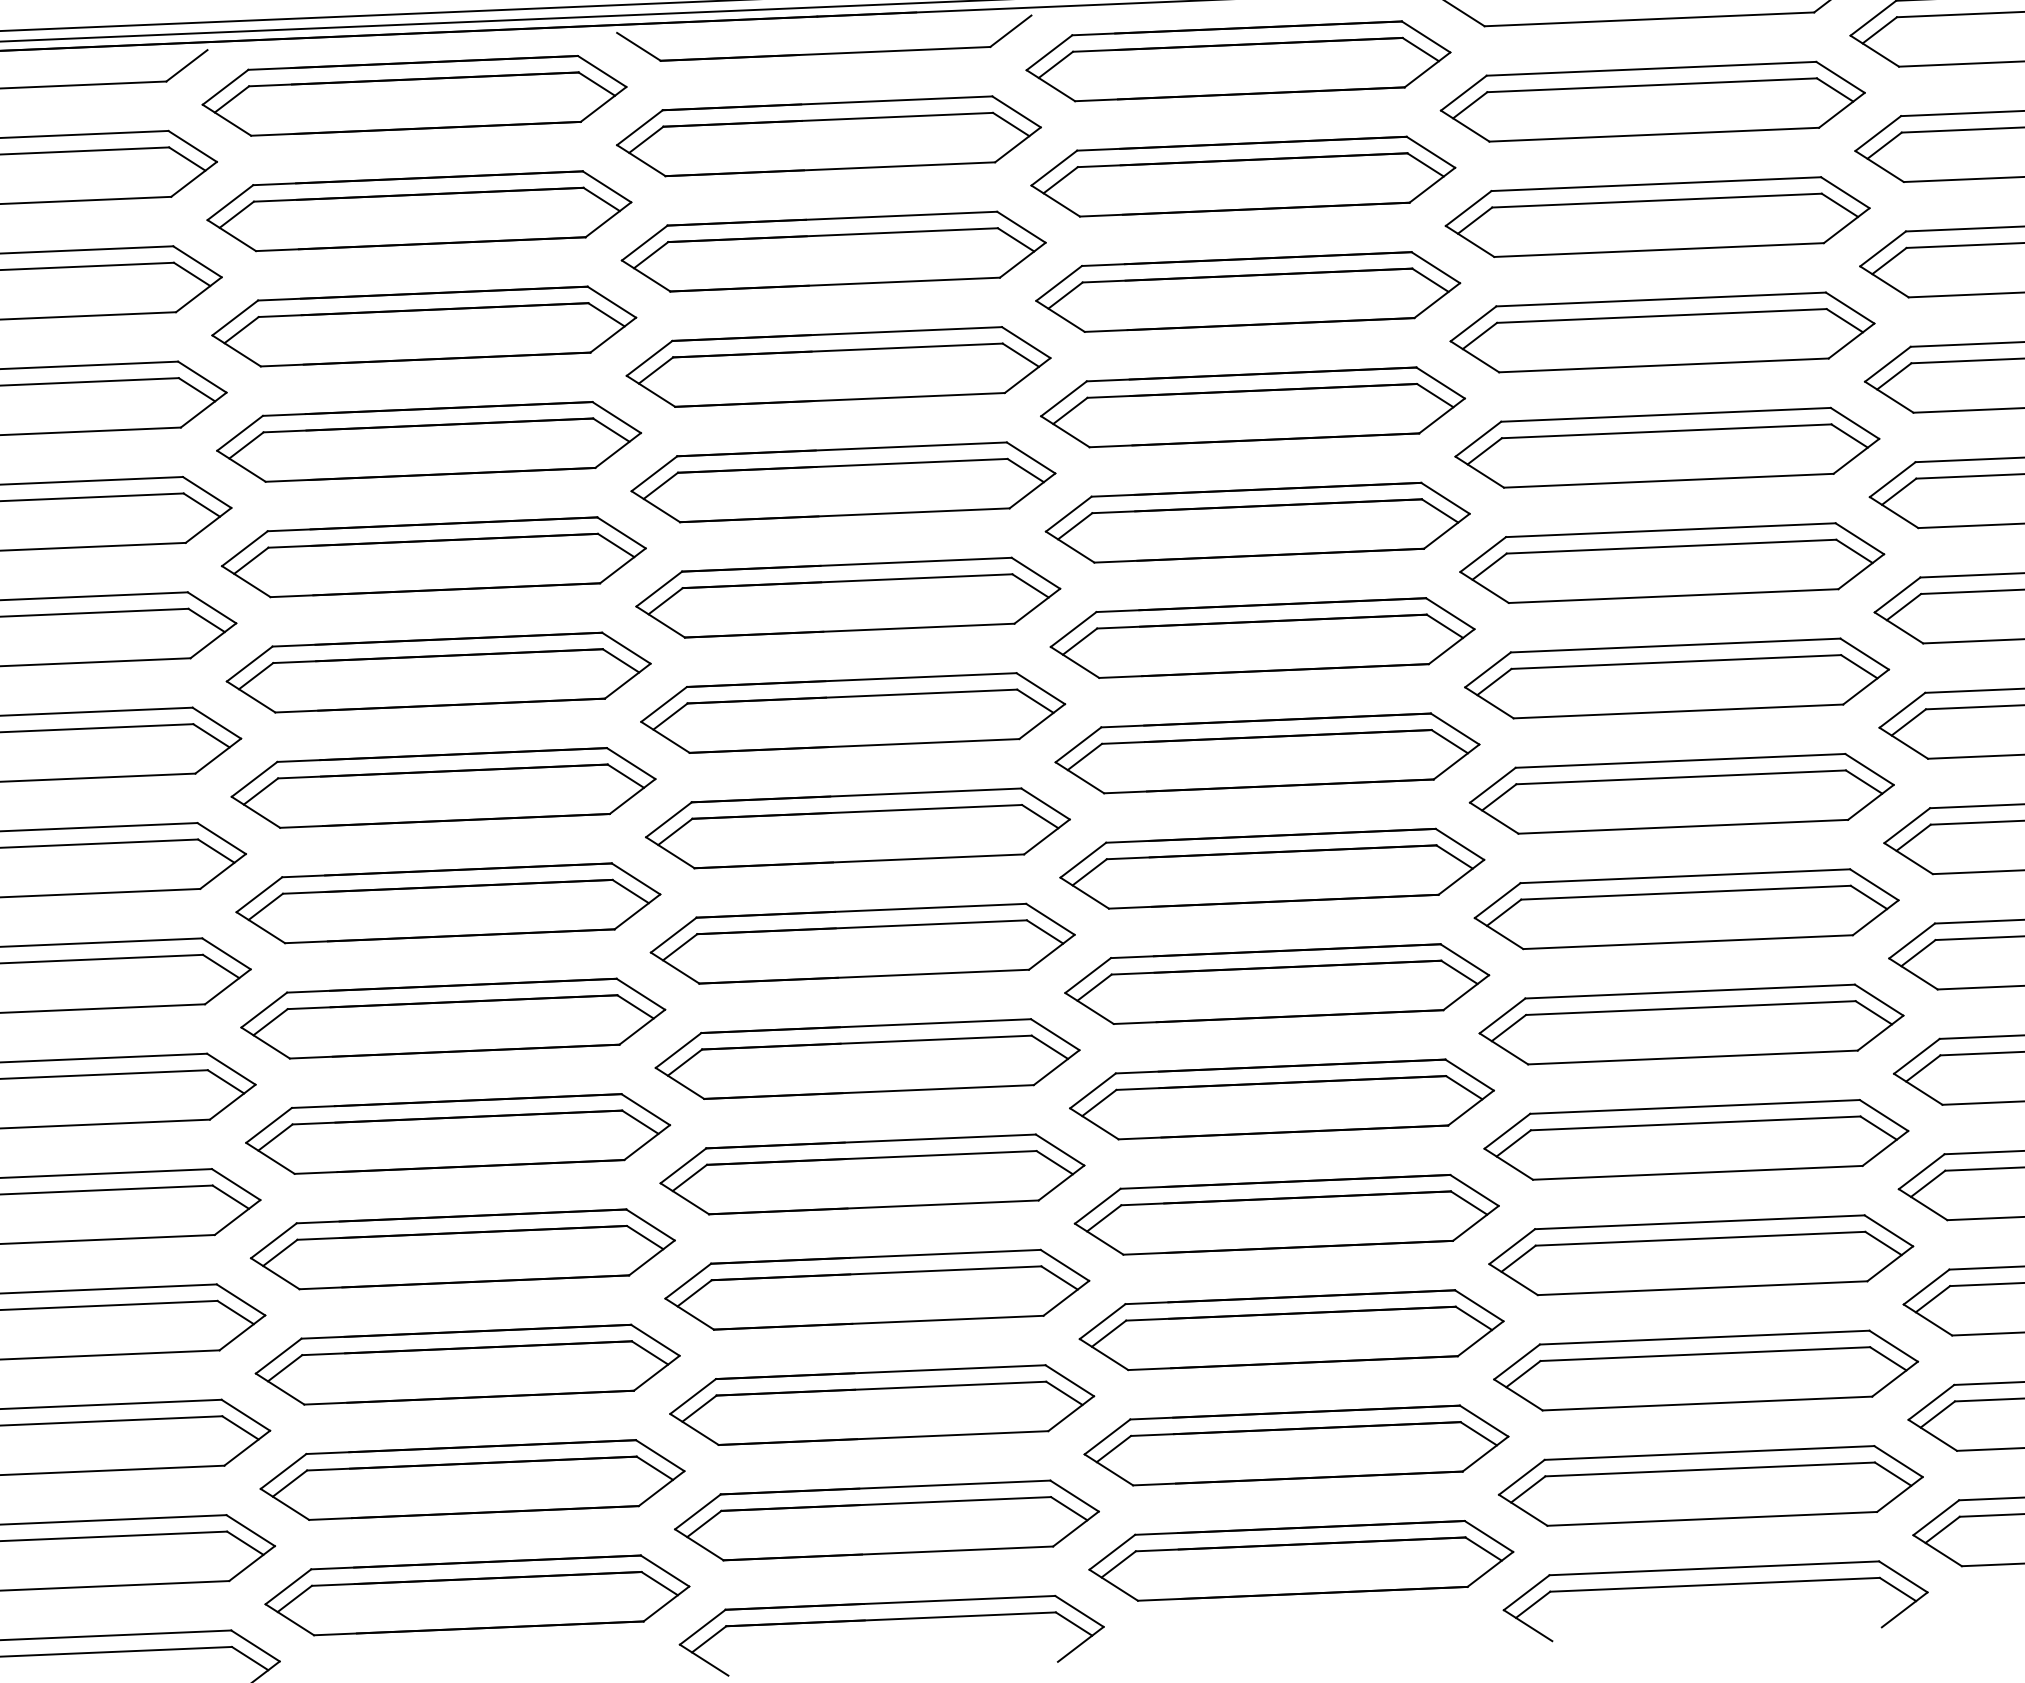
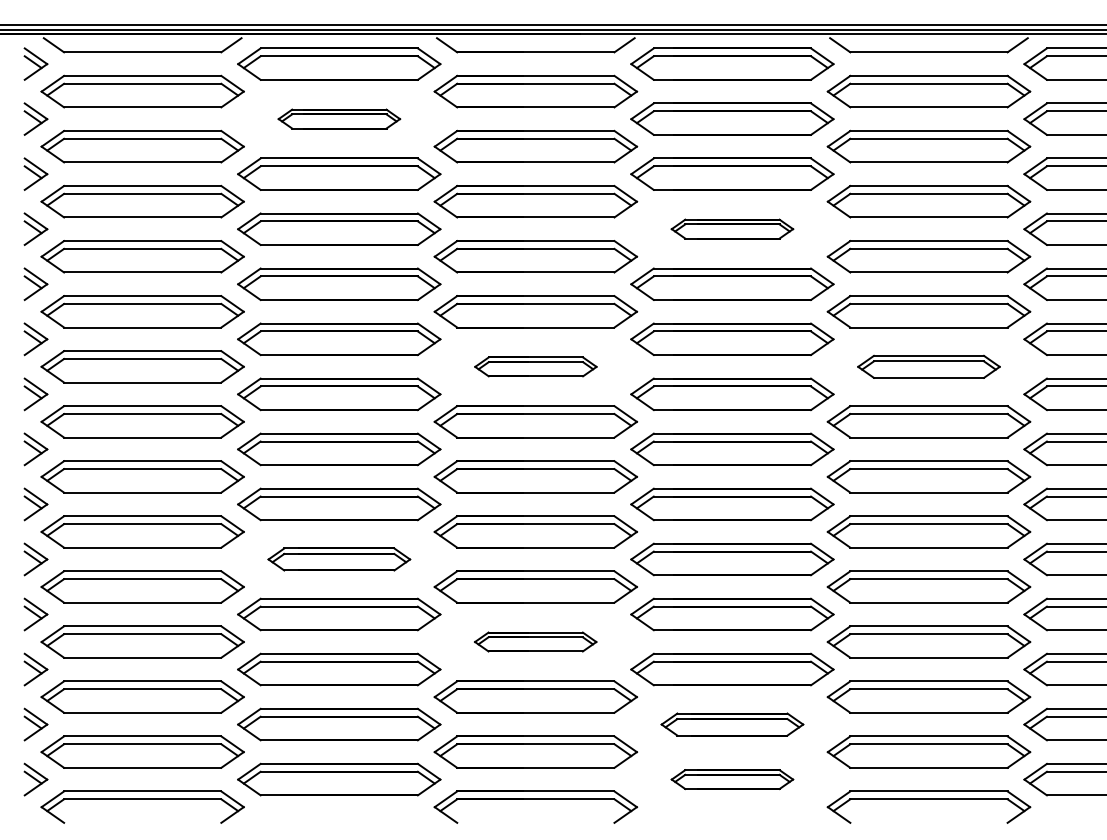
part: (419, 209) -> (339, 118), size x0.6
part: (1253, 405) -> (732, 228), size x0.6
part: (1675, 677) -> (928, 366), size x0.7
part: (852, 712) -> (535, 366), size x0.6
part: (458, 1134) -> (339, 559), size x0.7
part: (876, 1288) -> (535, 641), size x0.6
part: (1296, 1445) -> (732, 724), size x0.7
part: (1301, 1560) -> (732, 779), size x0.6

